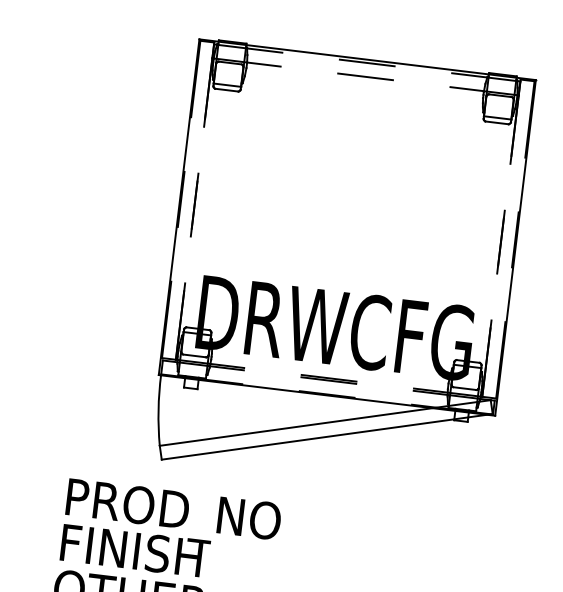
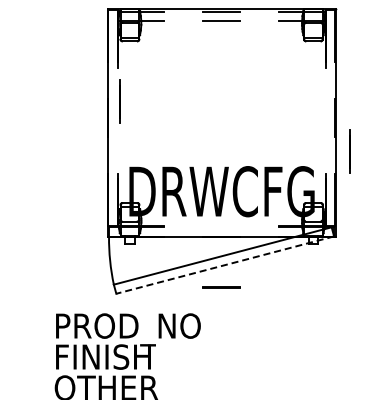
line: (194, 204) -> (119, 101), moved
line: (500, 241) -> (349, 151), moved
line: (328, 379) -> (221, 287), moved
line: (327, 437) -> (225, 265), solid -> dashed

